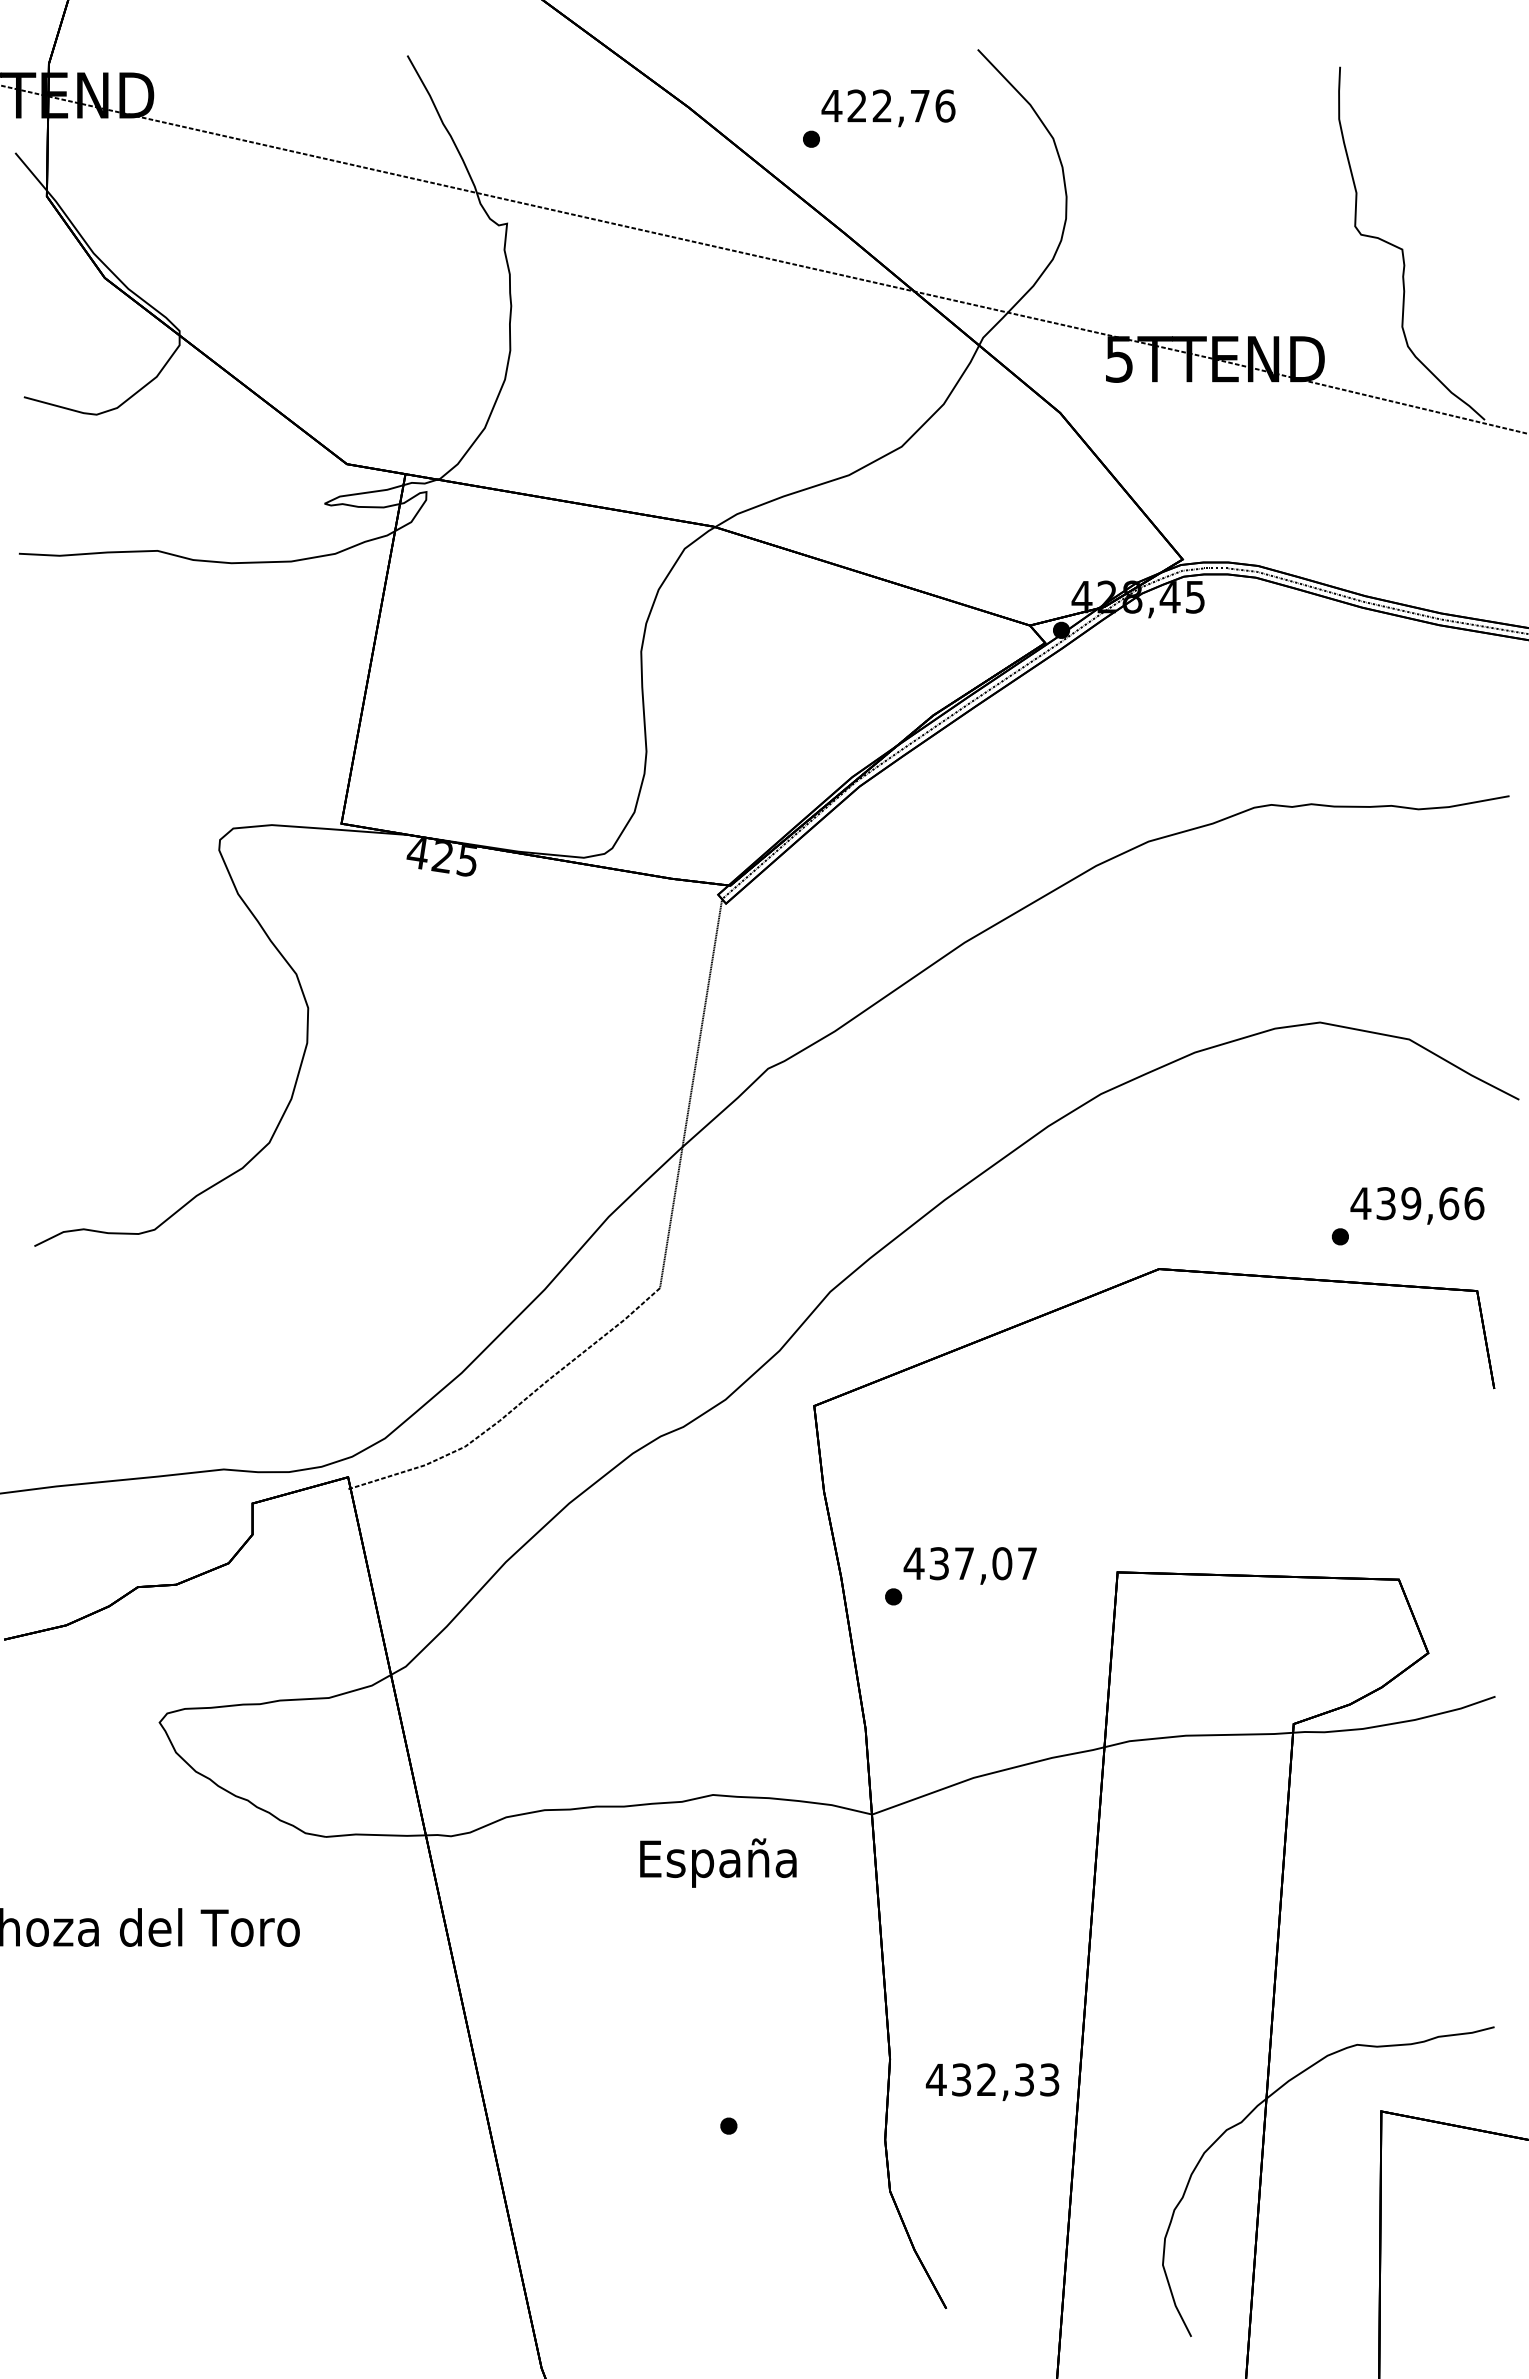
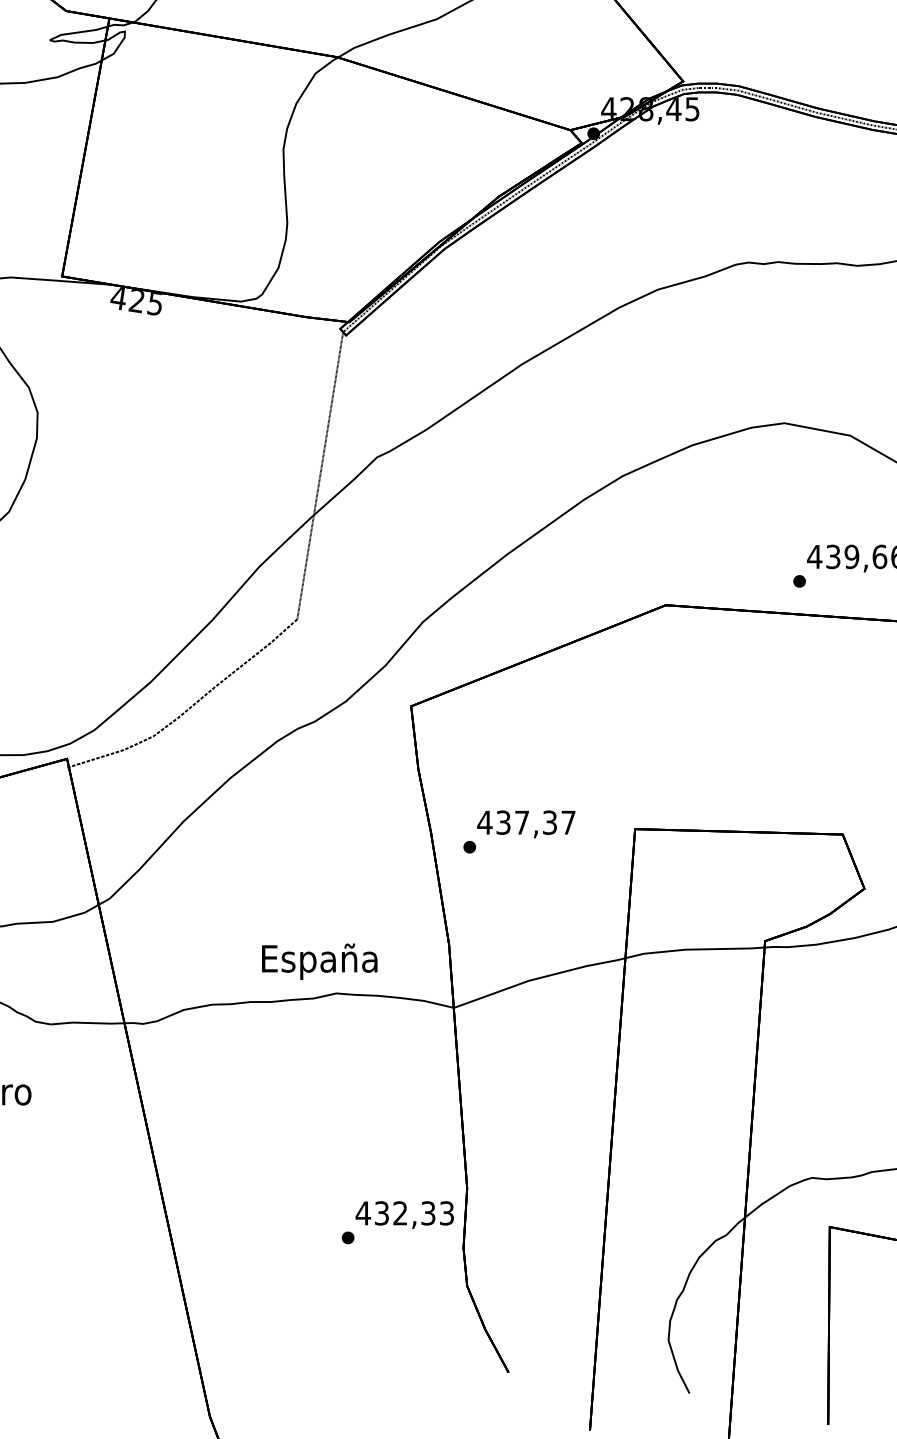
text: (1002, 1563) -> (550, 822), 437,07 -> 437,37
text: (718, 1862) -> (319, 961), moved
text: (992, 2081) -> (404, 1214), moved

